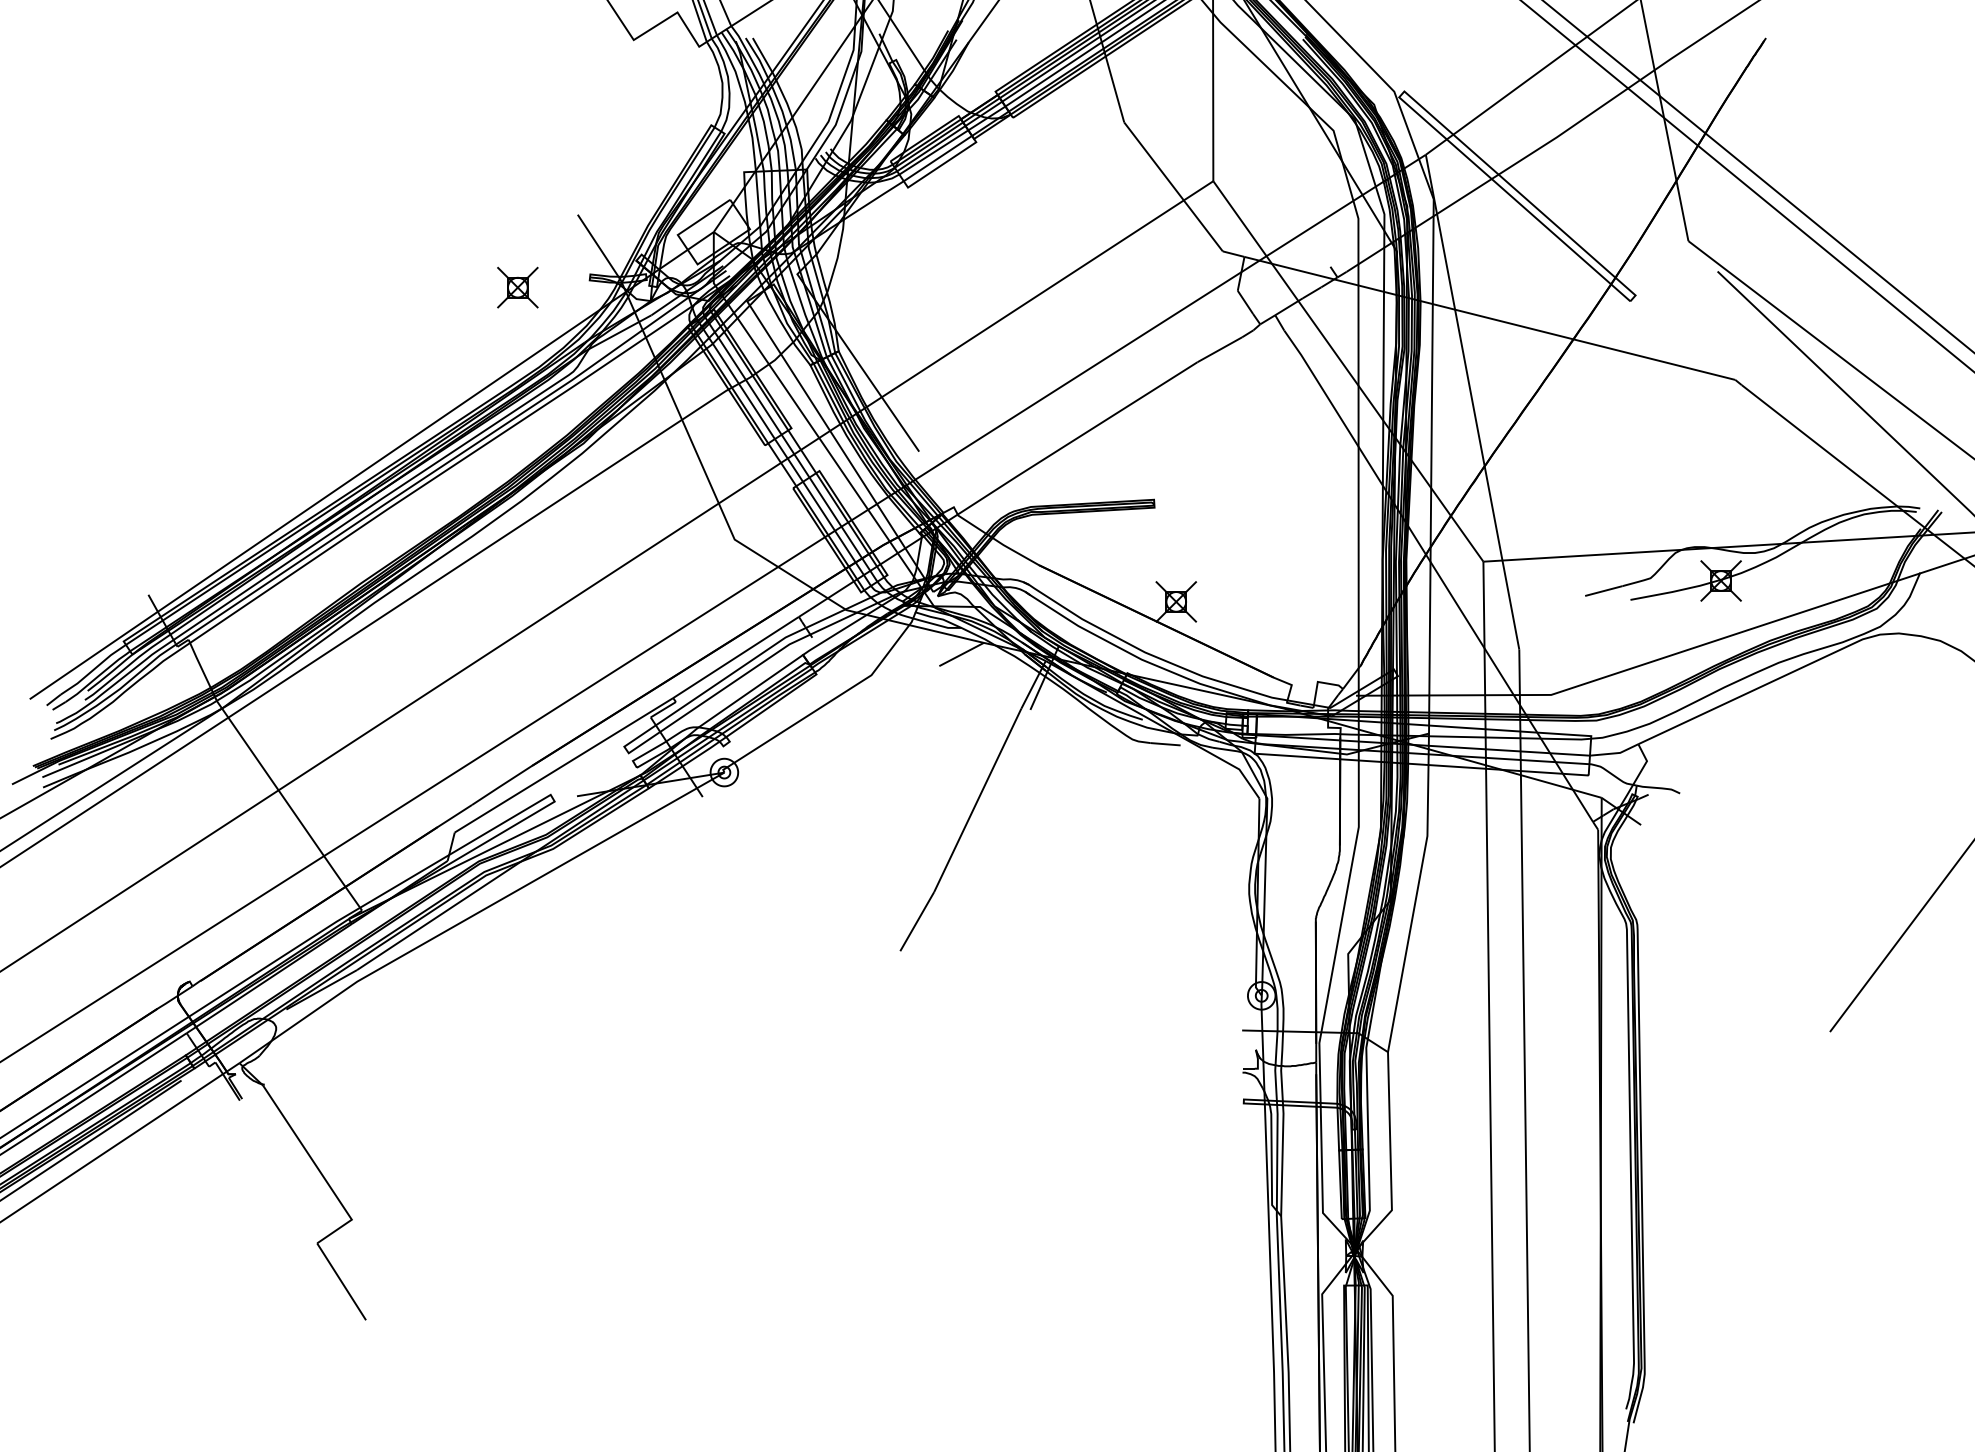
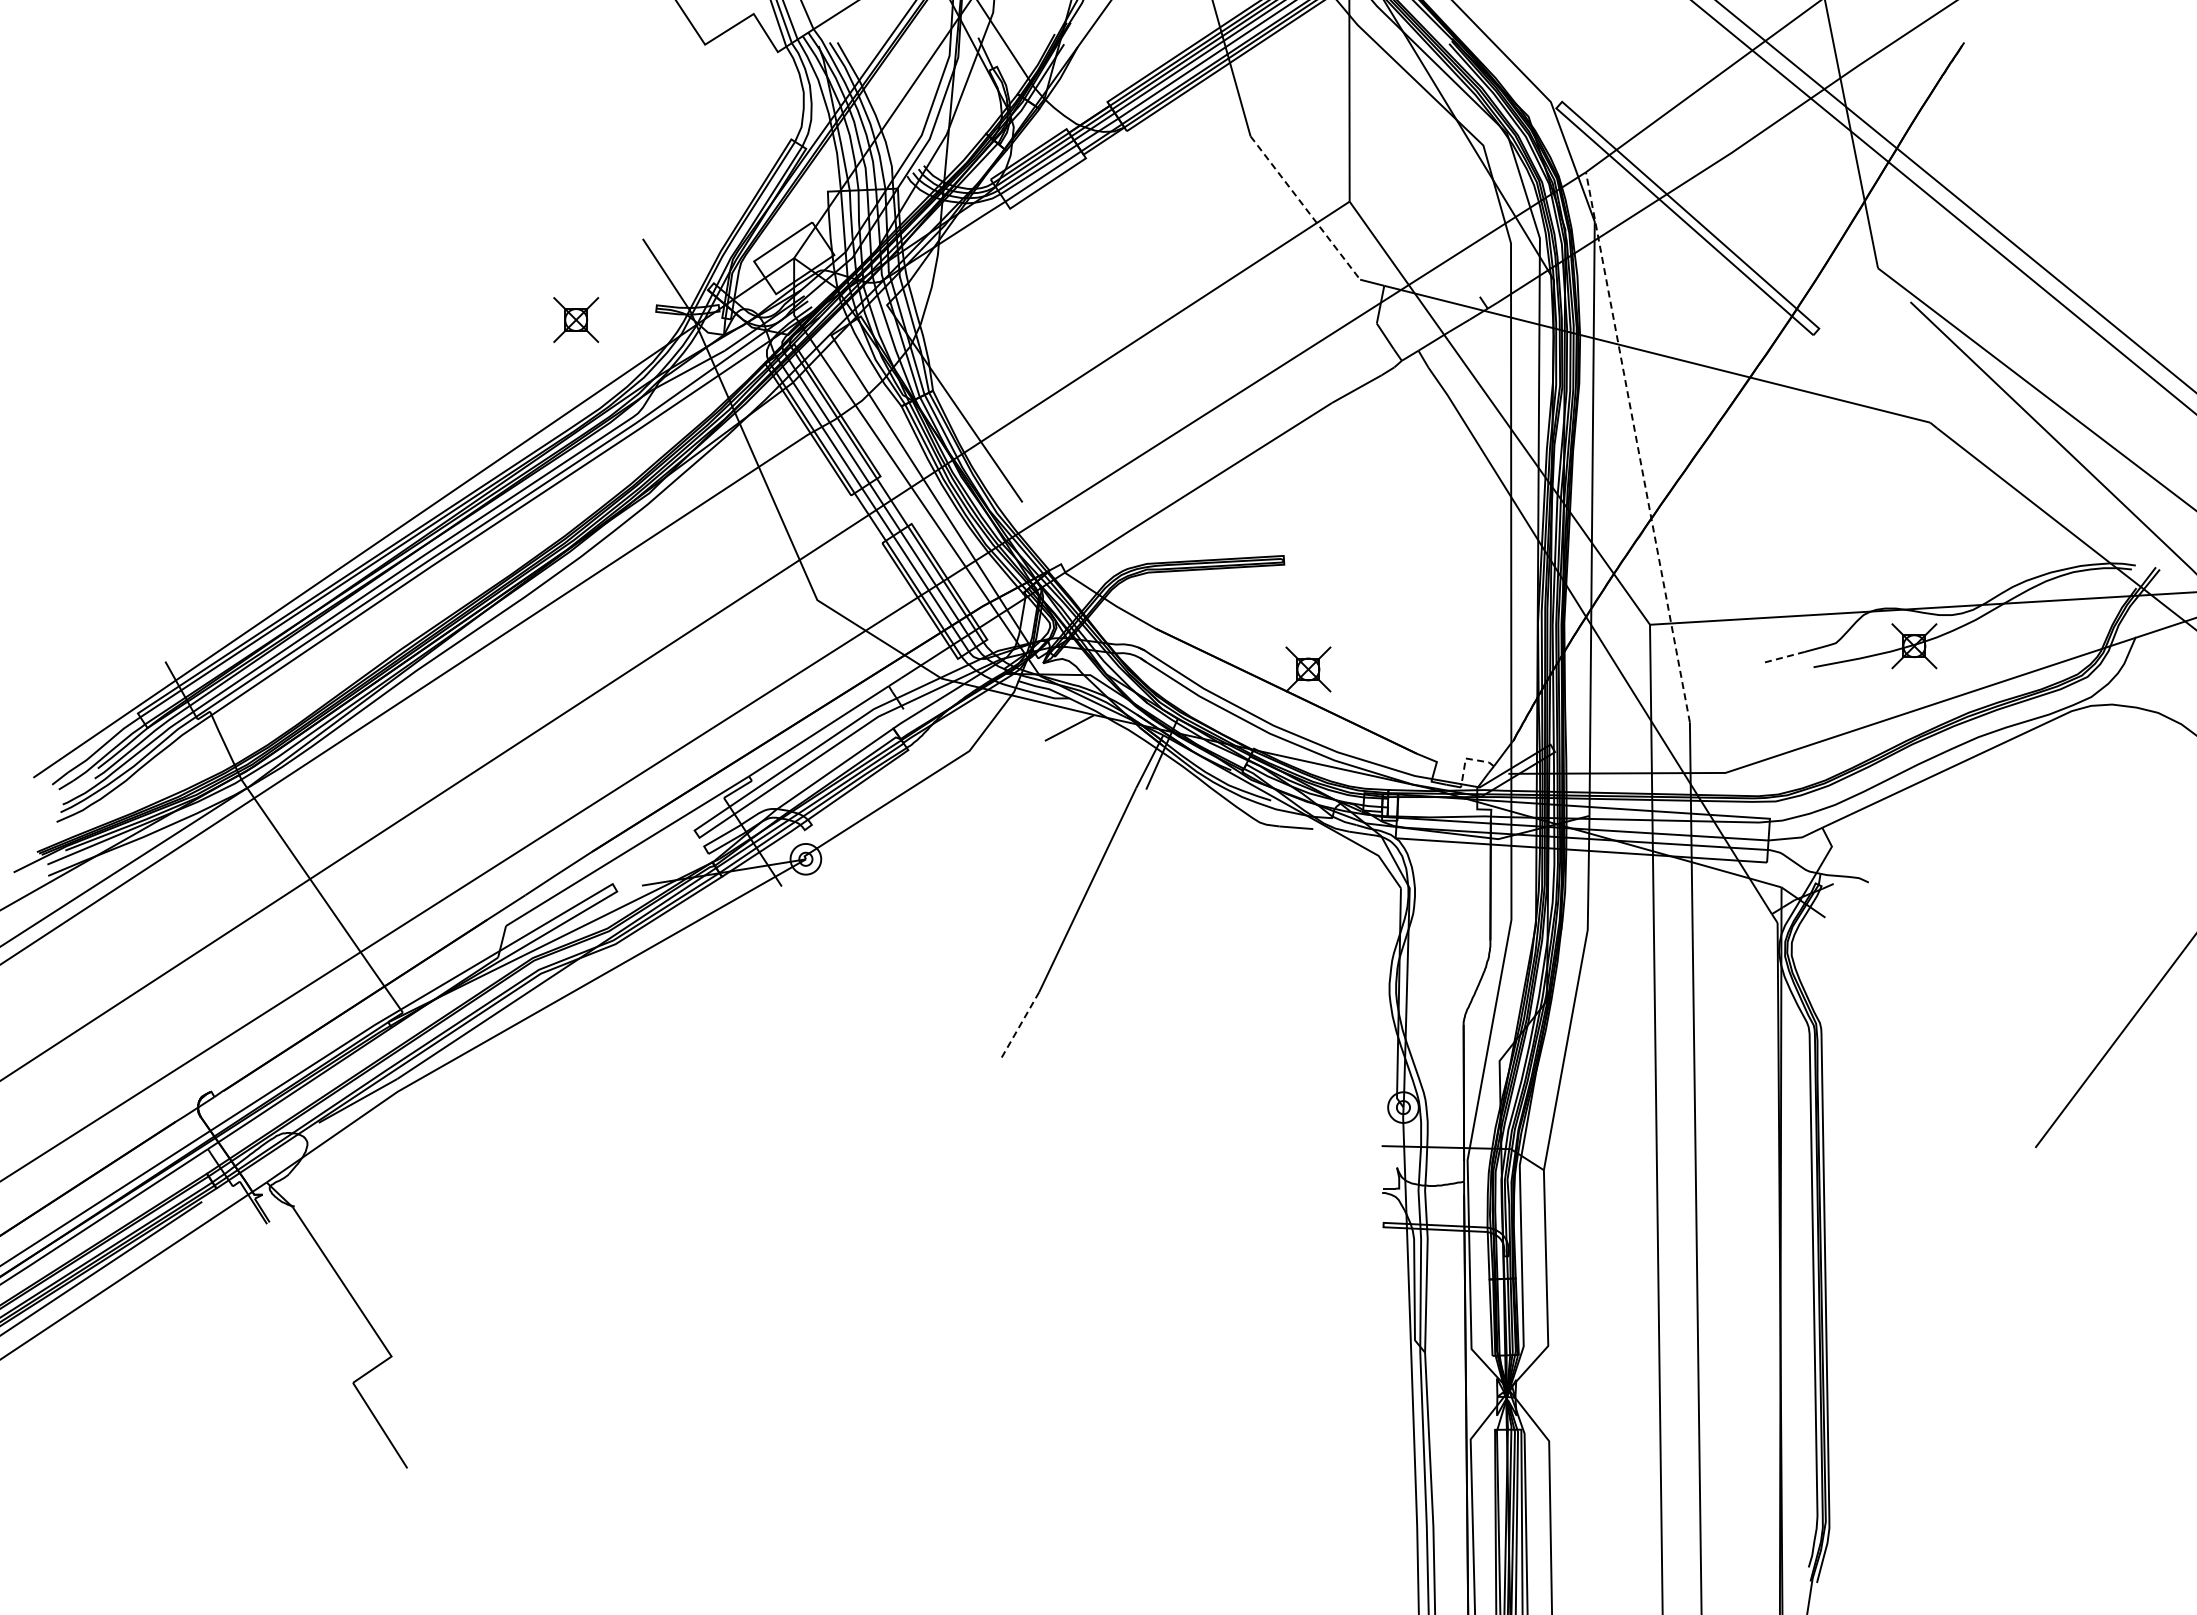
line: (1173, 187) -> (1305, 208), solid -> dashed
line: (1472, 402) -> (1637, 447), solid -> dashed
line: (1603, 591) -> (1783, 657), solid -> dashed
line: (1317, 681) -> (1465, 758), solid -> dashed
line: (917, 922) -> (1020, 1025), solid -> dashed

